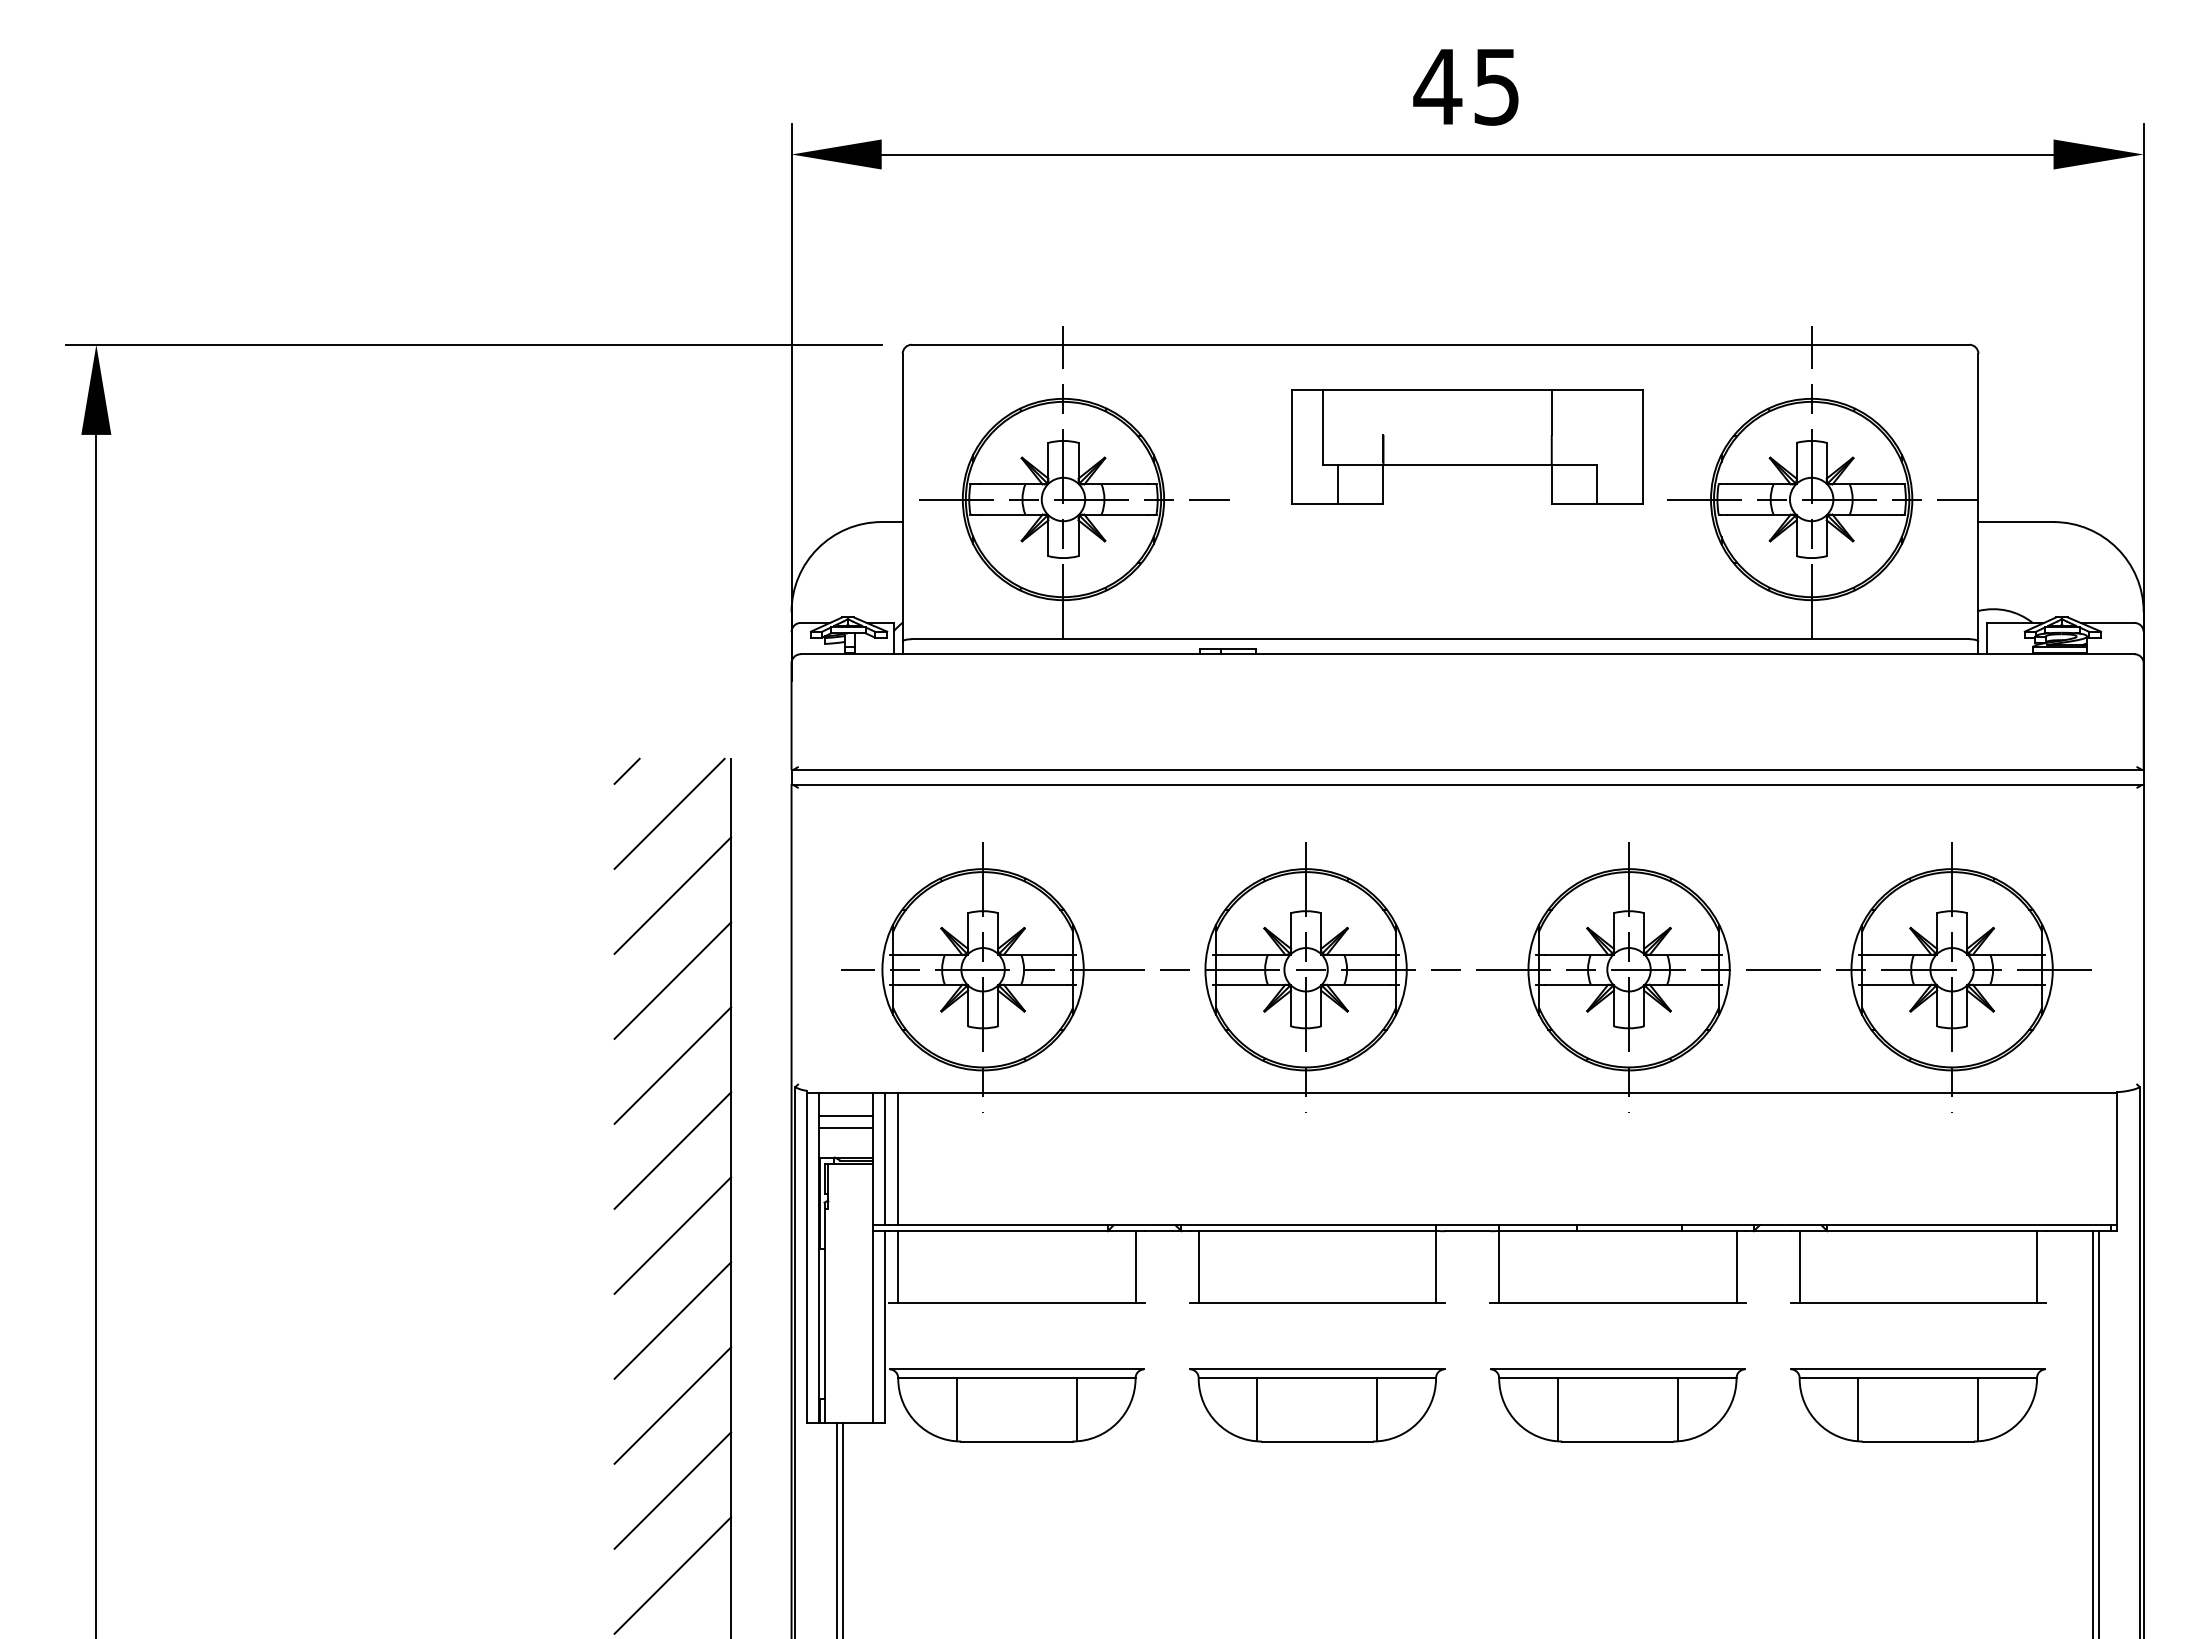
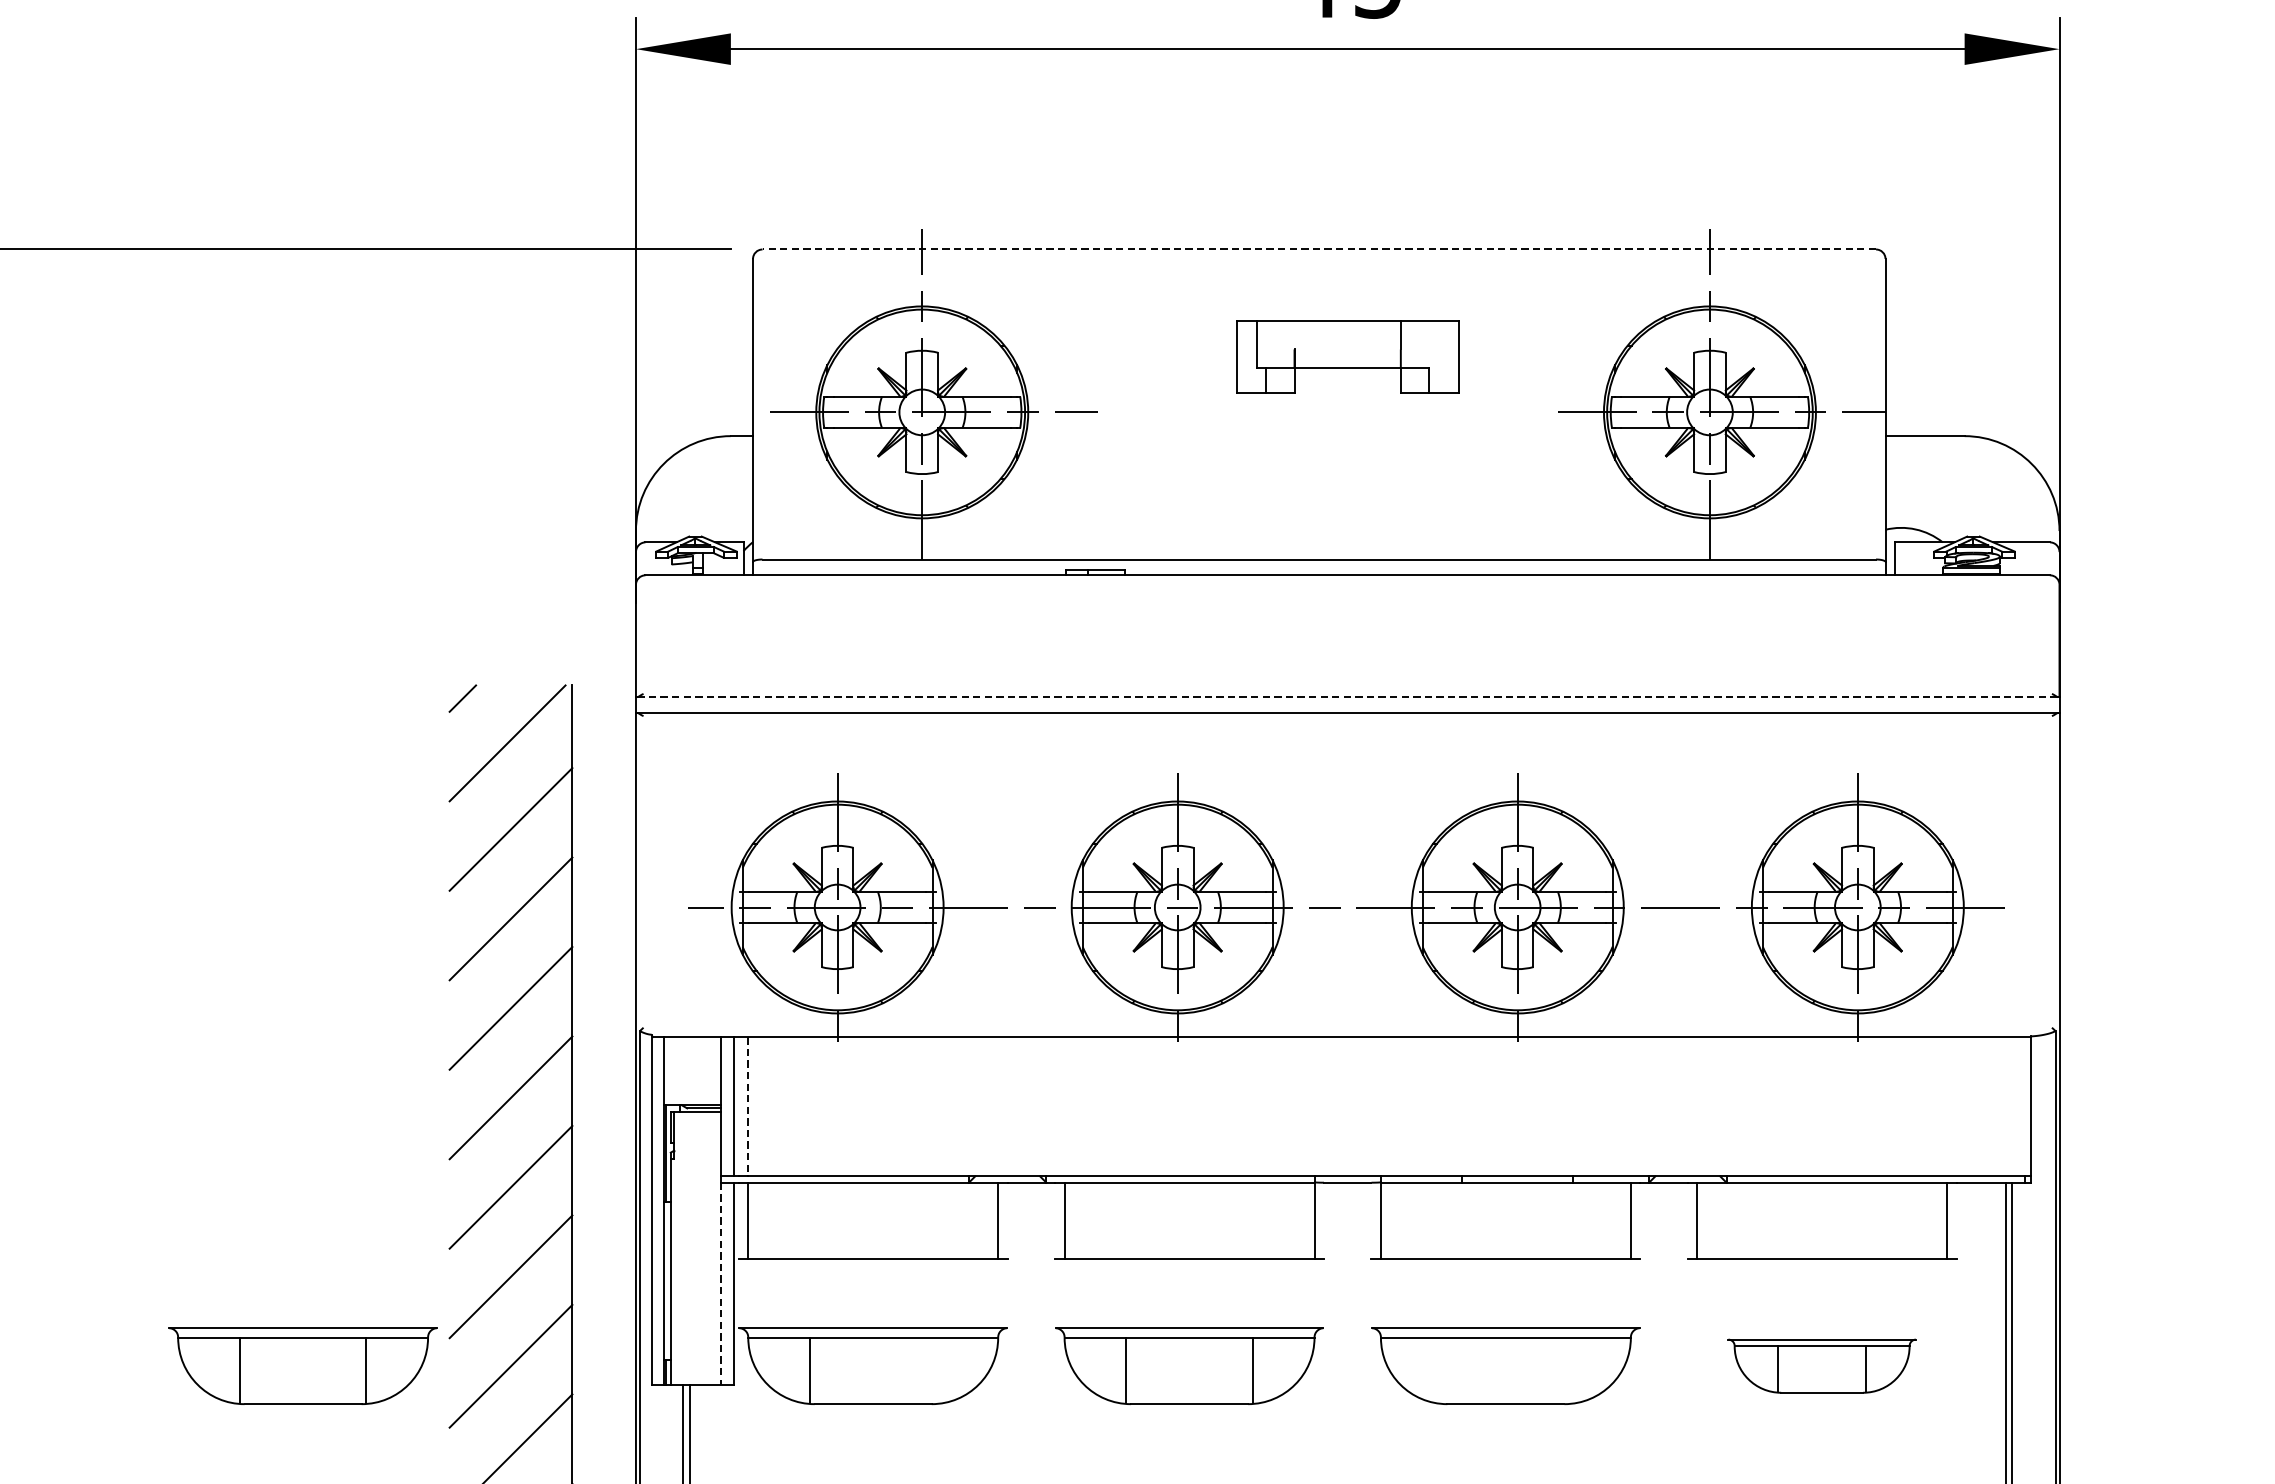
line: (1440, 344) -> (1319, 249), solid -> dashed
part: (1467, 446) -> (1347, 356), size x0.6
line: (1467, 769) -> (1347, 696), solid -> dashed
line: (845, 1115) -> (692, 1060), removed
line: (845, 1127) -> (692, 1073), removed
line: (898, 1159) -> (748, 1107), solid -> dashed
line: (872, 1327) -> (721, 1284), solid -> dashed
part: (475, 1405) -> (303, 1366), added
part: (1917, 1405) -> (1821, 1366), size x0.7
line: (1077, 1409) -> (937, 1370), removed
line: (1557, 1409) -> (1442, 1370), removed
line: (1677, 1409) -> (1568, 1370), removed

